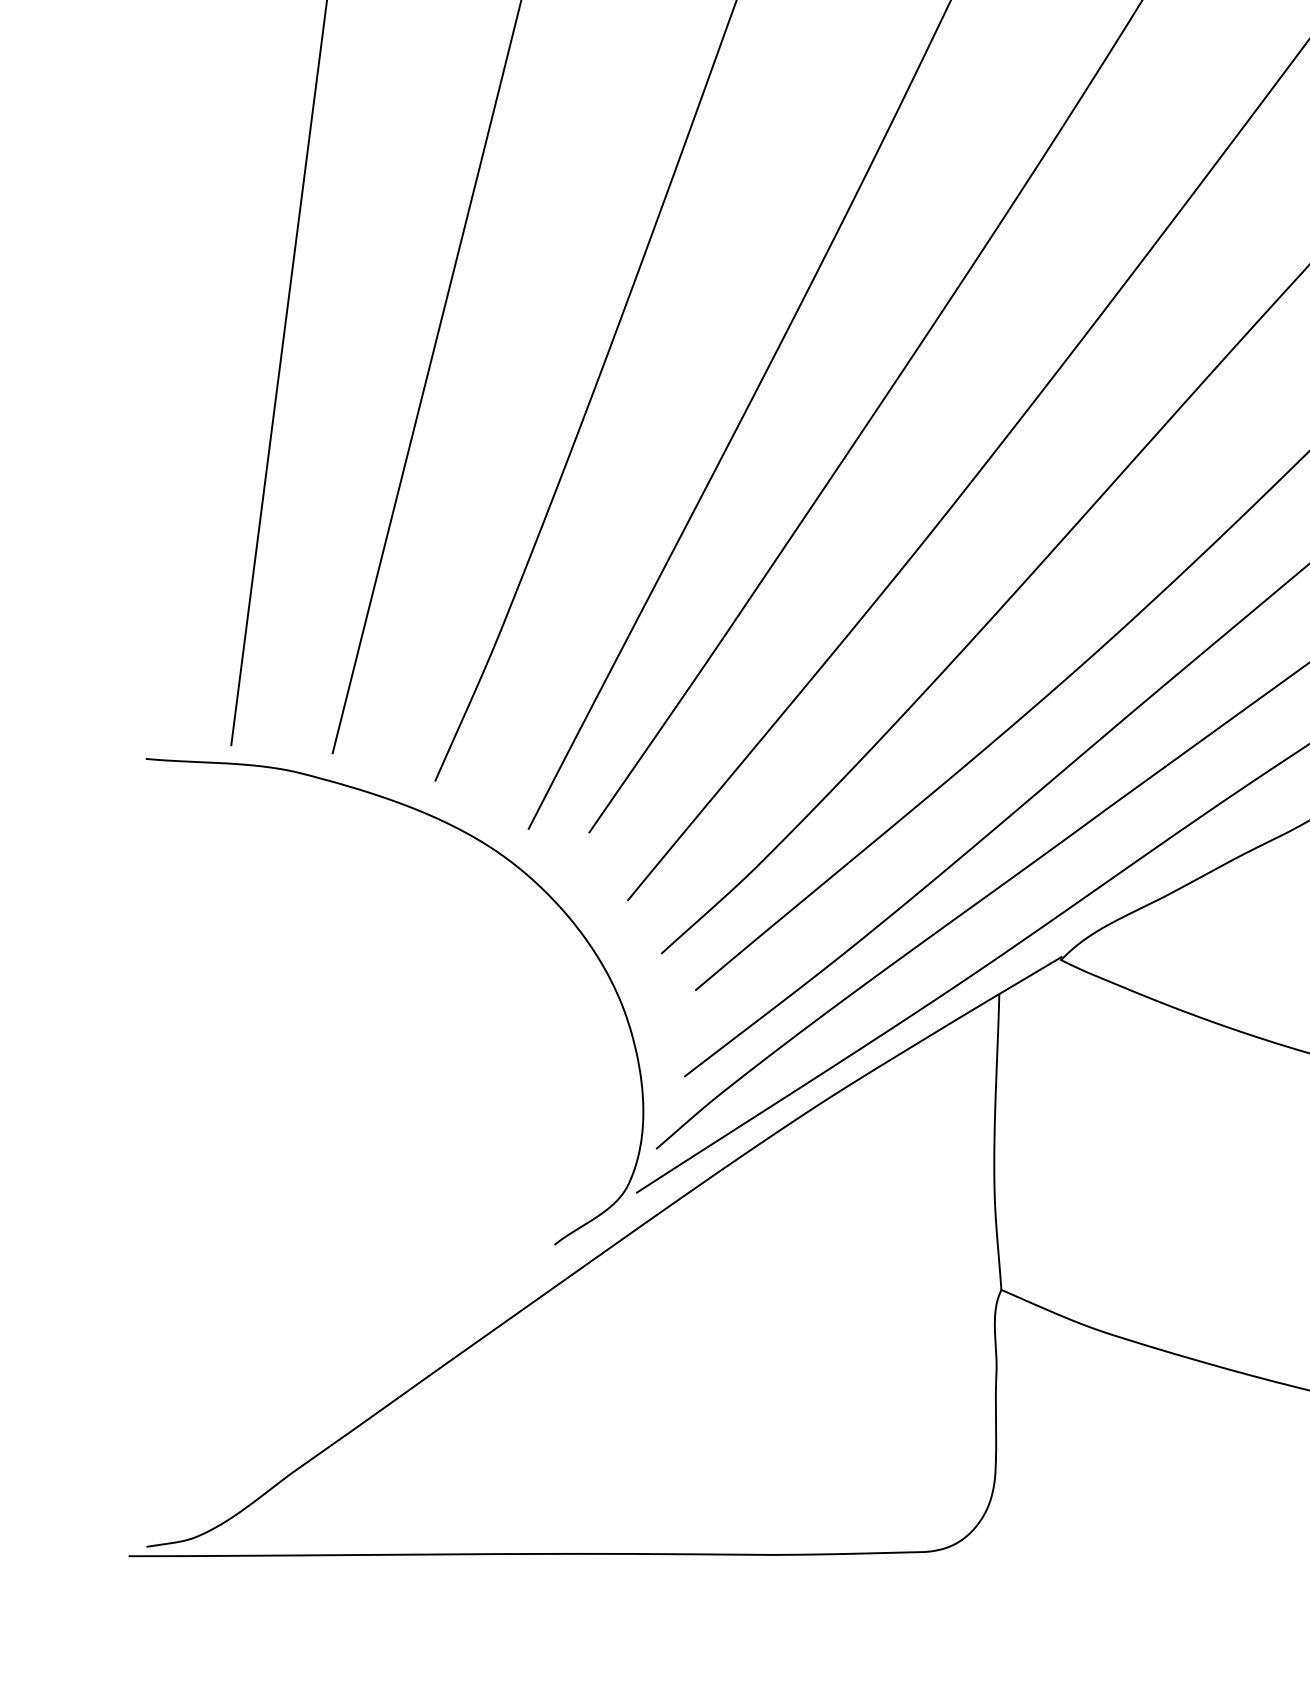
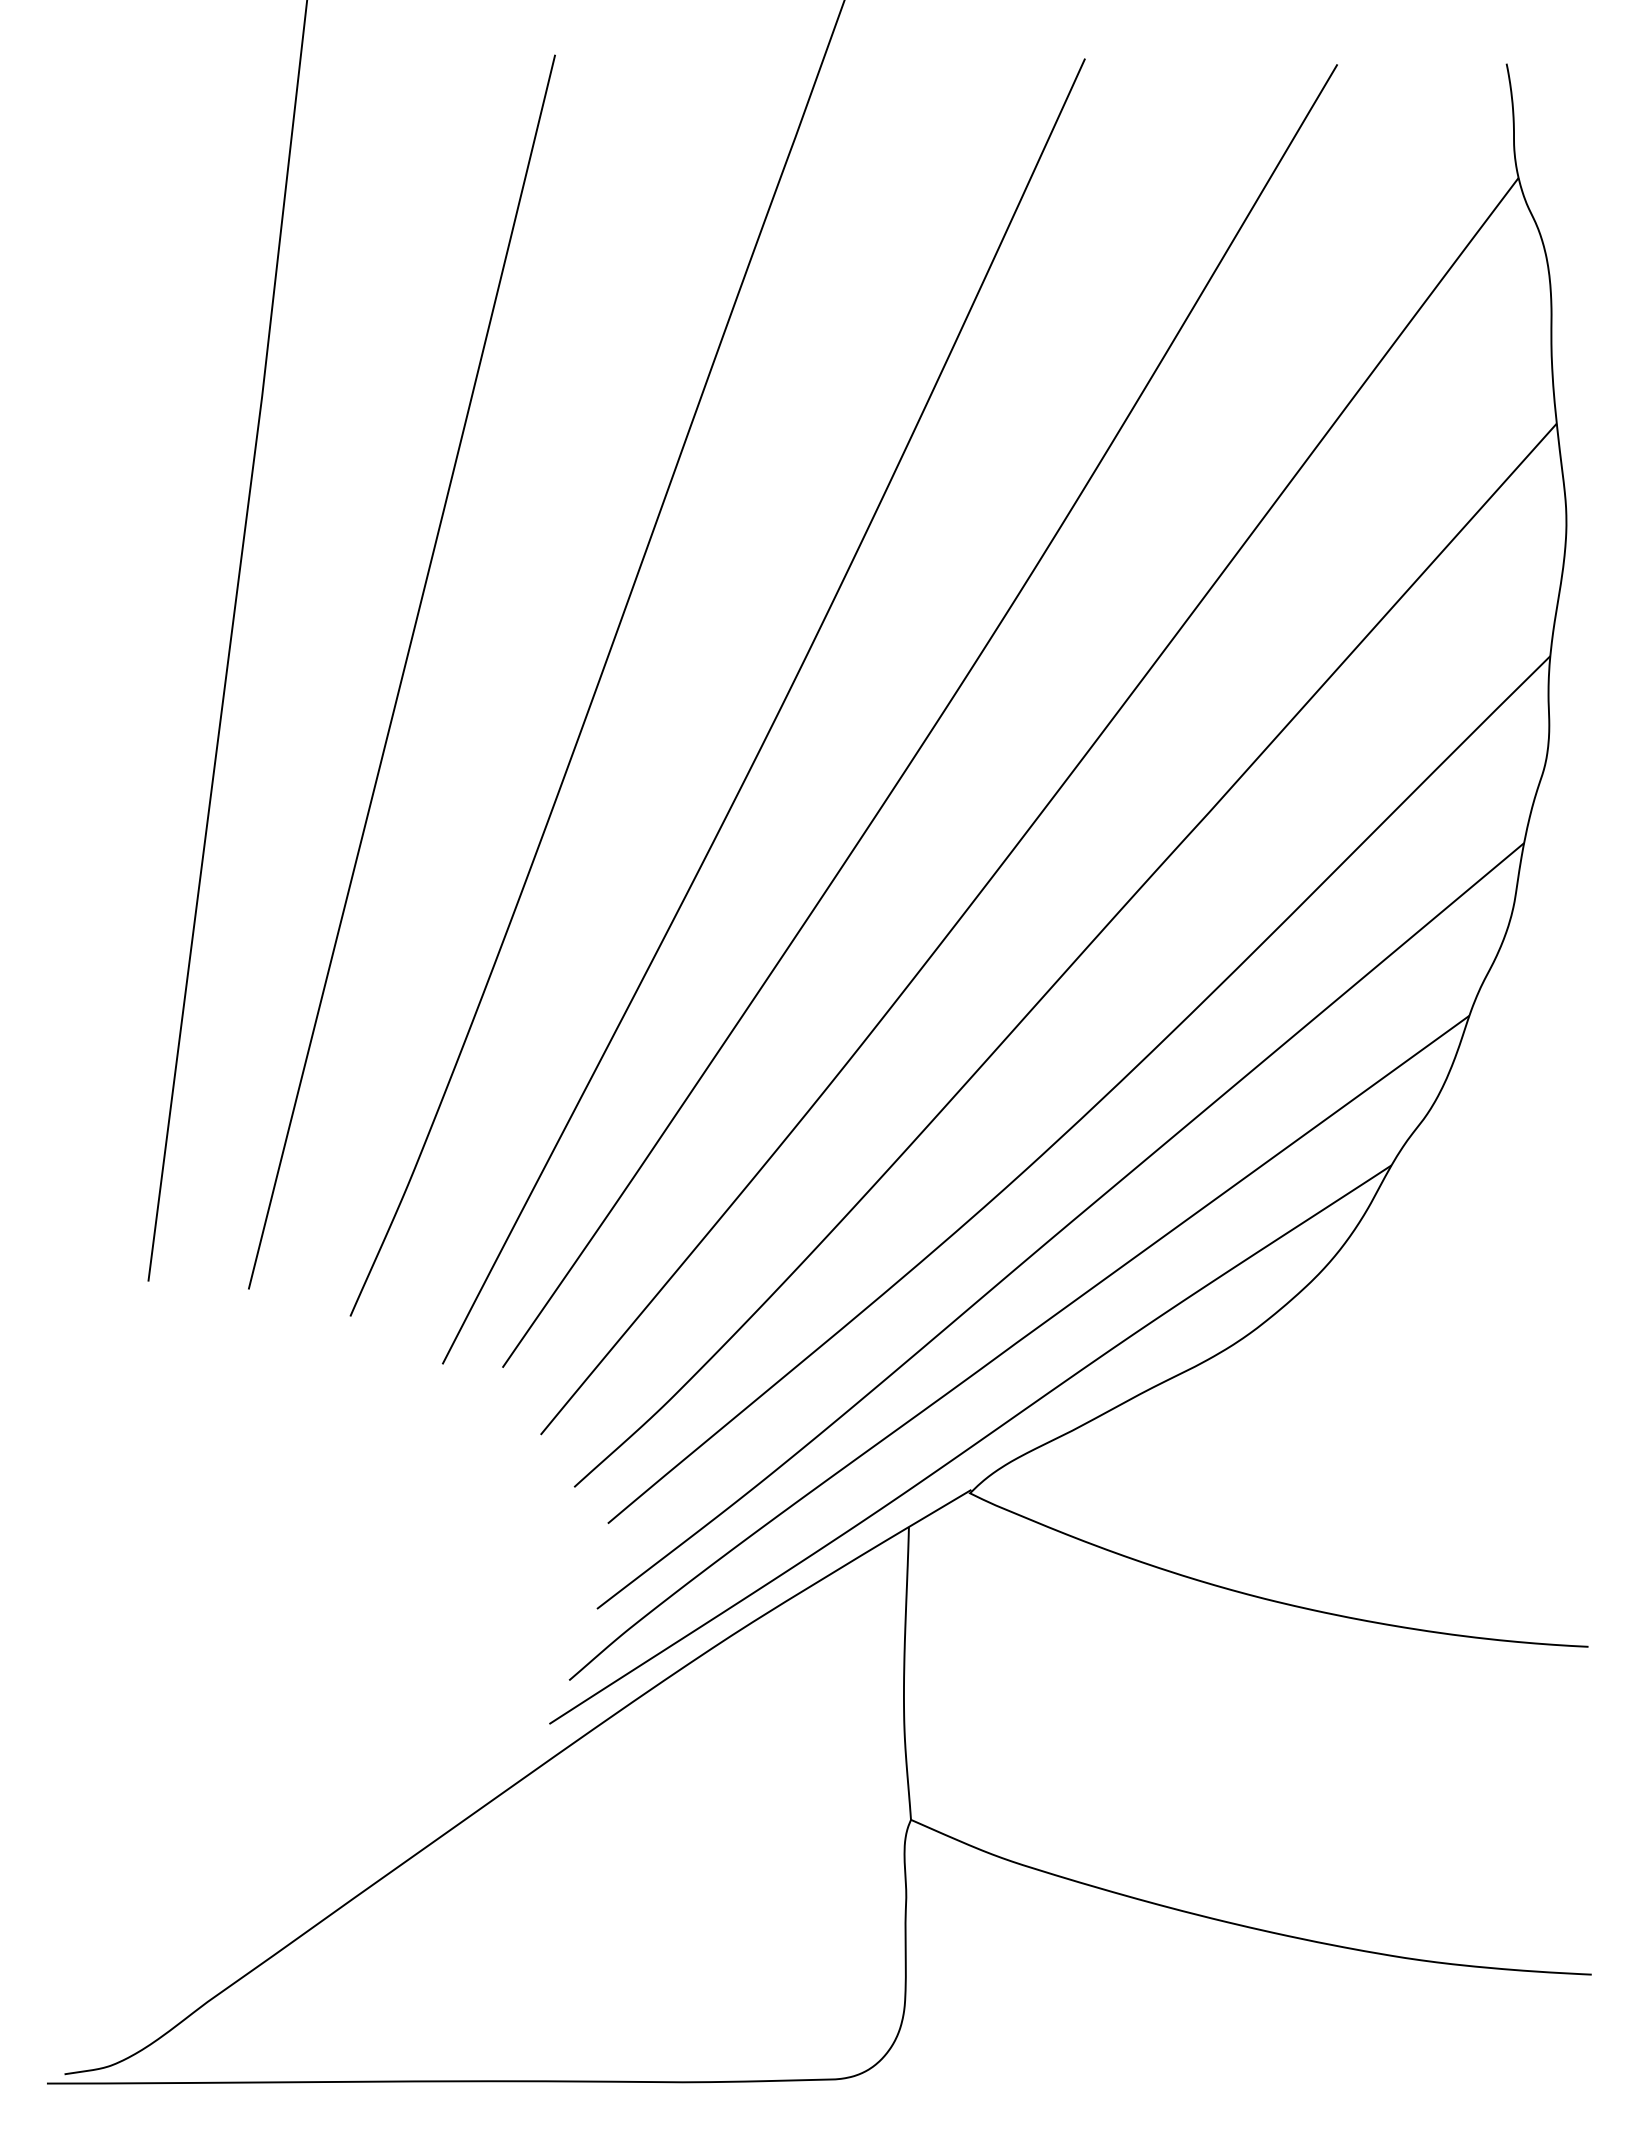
curve: (493, 851) -> (408, 1385), removed

